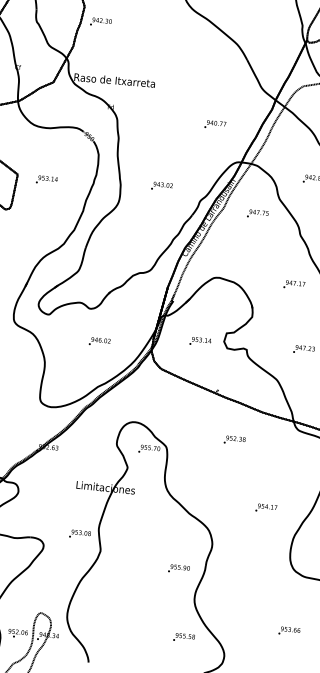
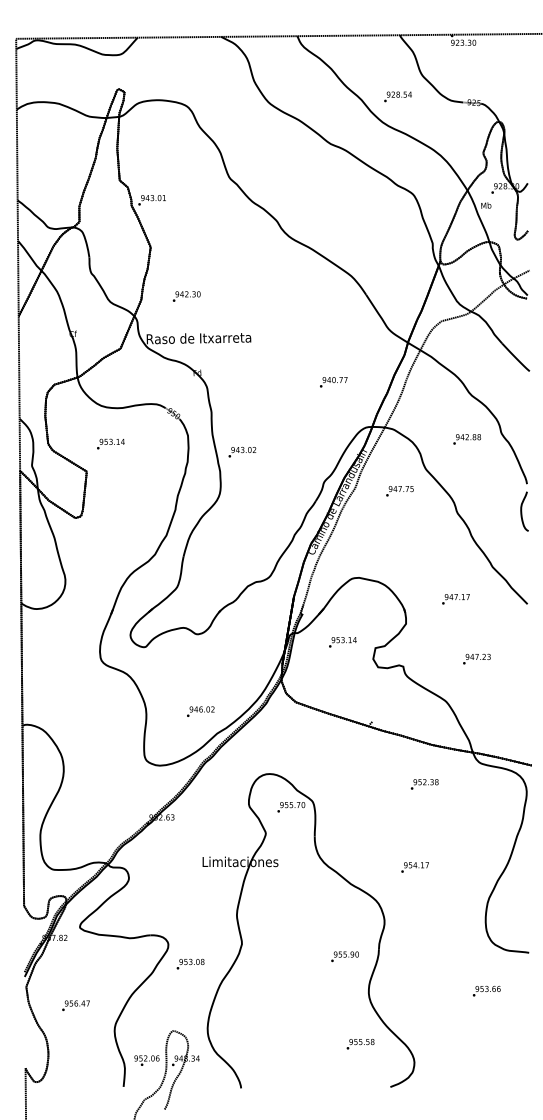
text: (100, 22) -> (186, 296), moved
text: (46, 179) -> (110, 443), moved
text: (162, 186) -> (242, 452), moved
text: (294, 285) -> (455, 599), moved
text: (99, 341) -> (200, 711), moved
text: (200, 341) -> (342, 642), moved
text: (234, 440) -> (424, 784), moved
text: (265, 508) -> (414, 867), moved
text: (80, 533) -> (190, 963), moved
text: (289, 630) -> (486, 990), moved

